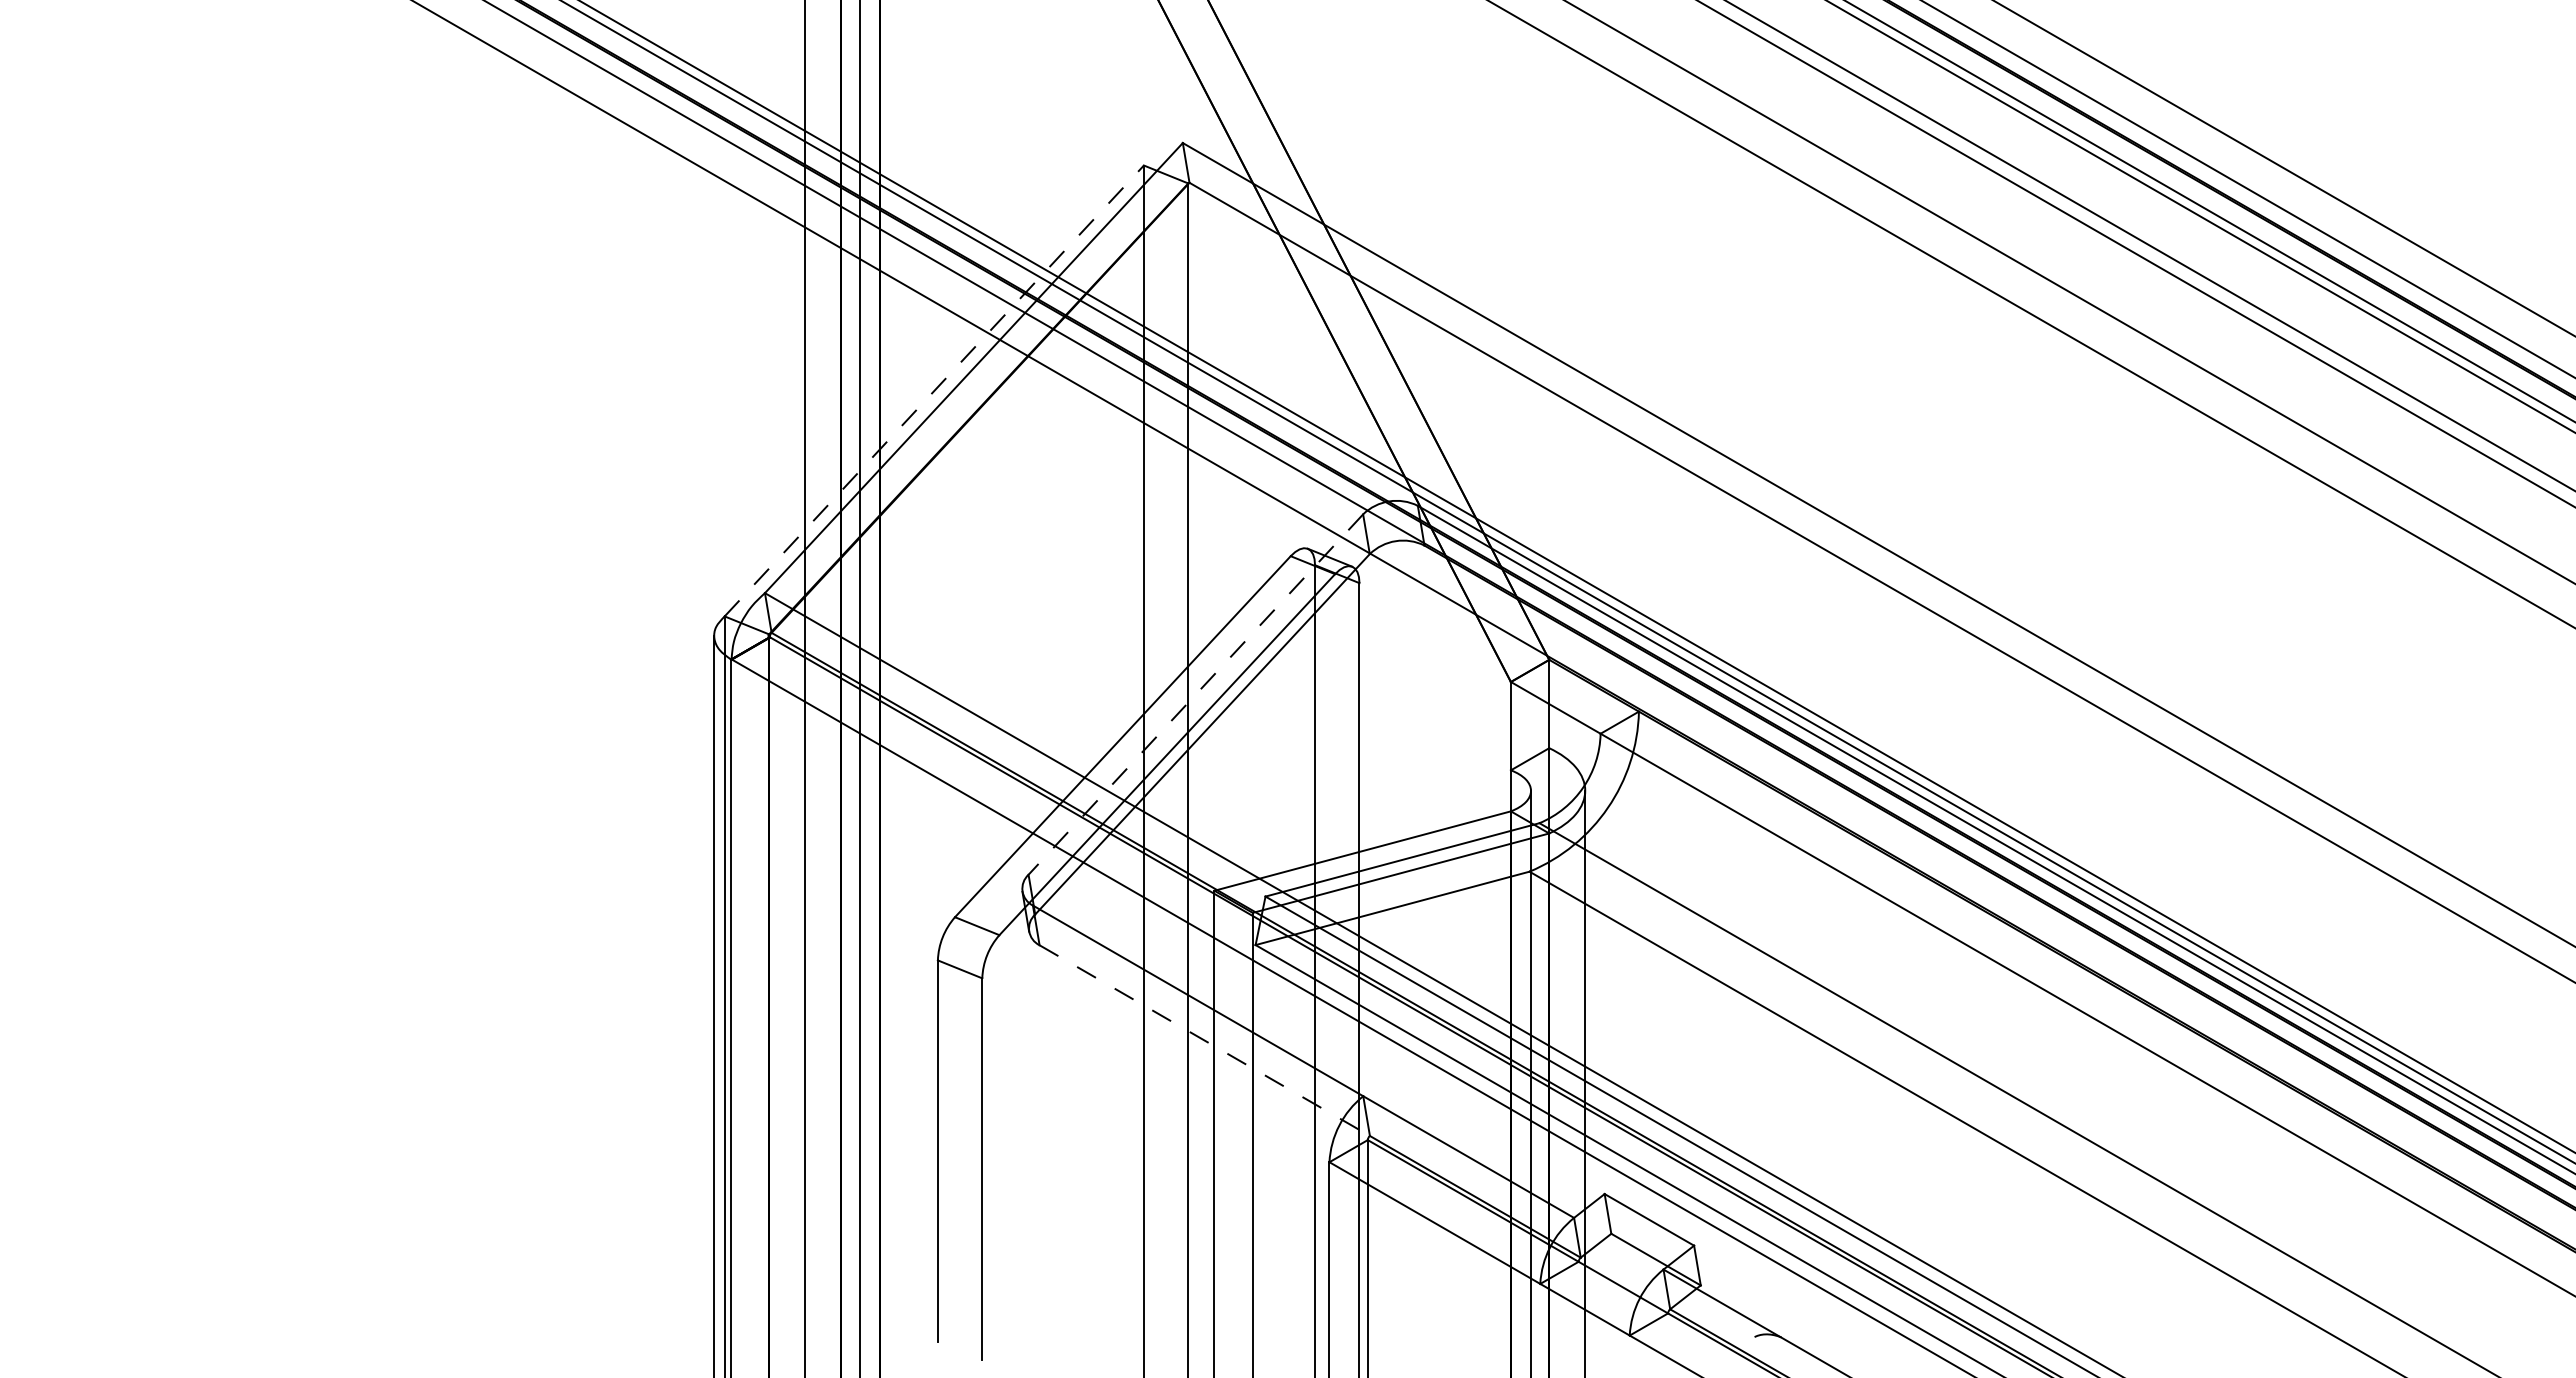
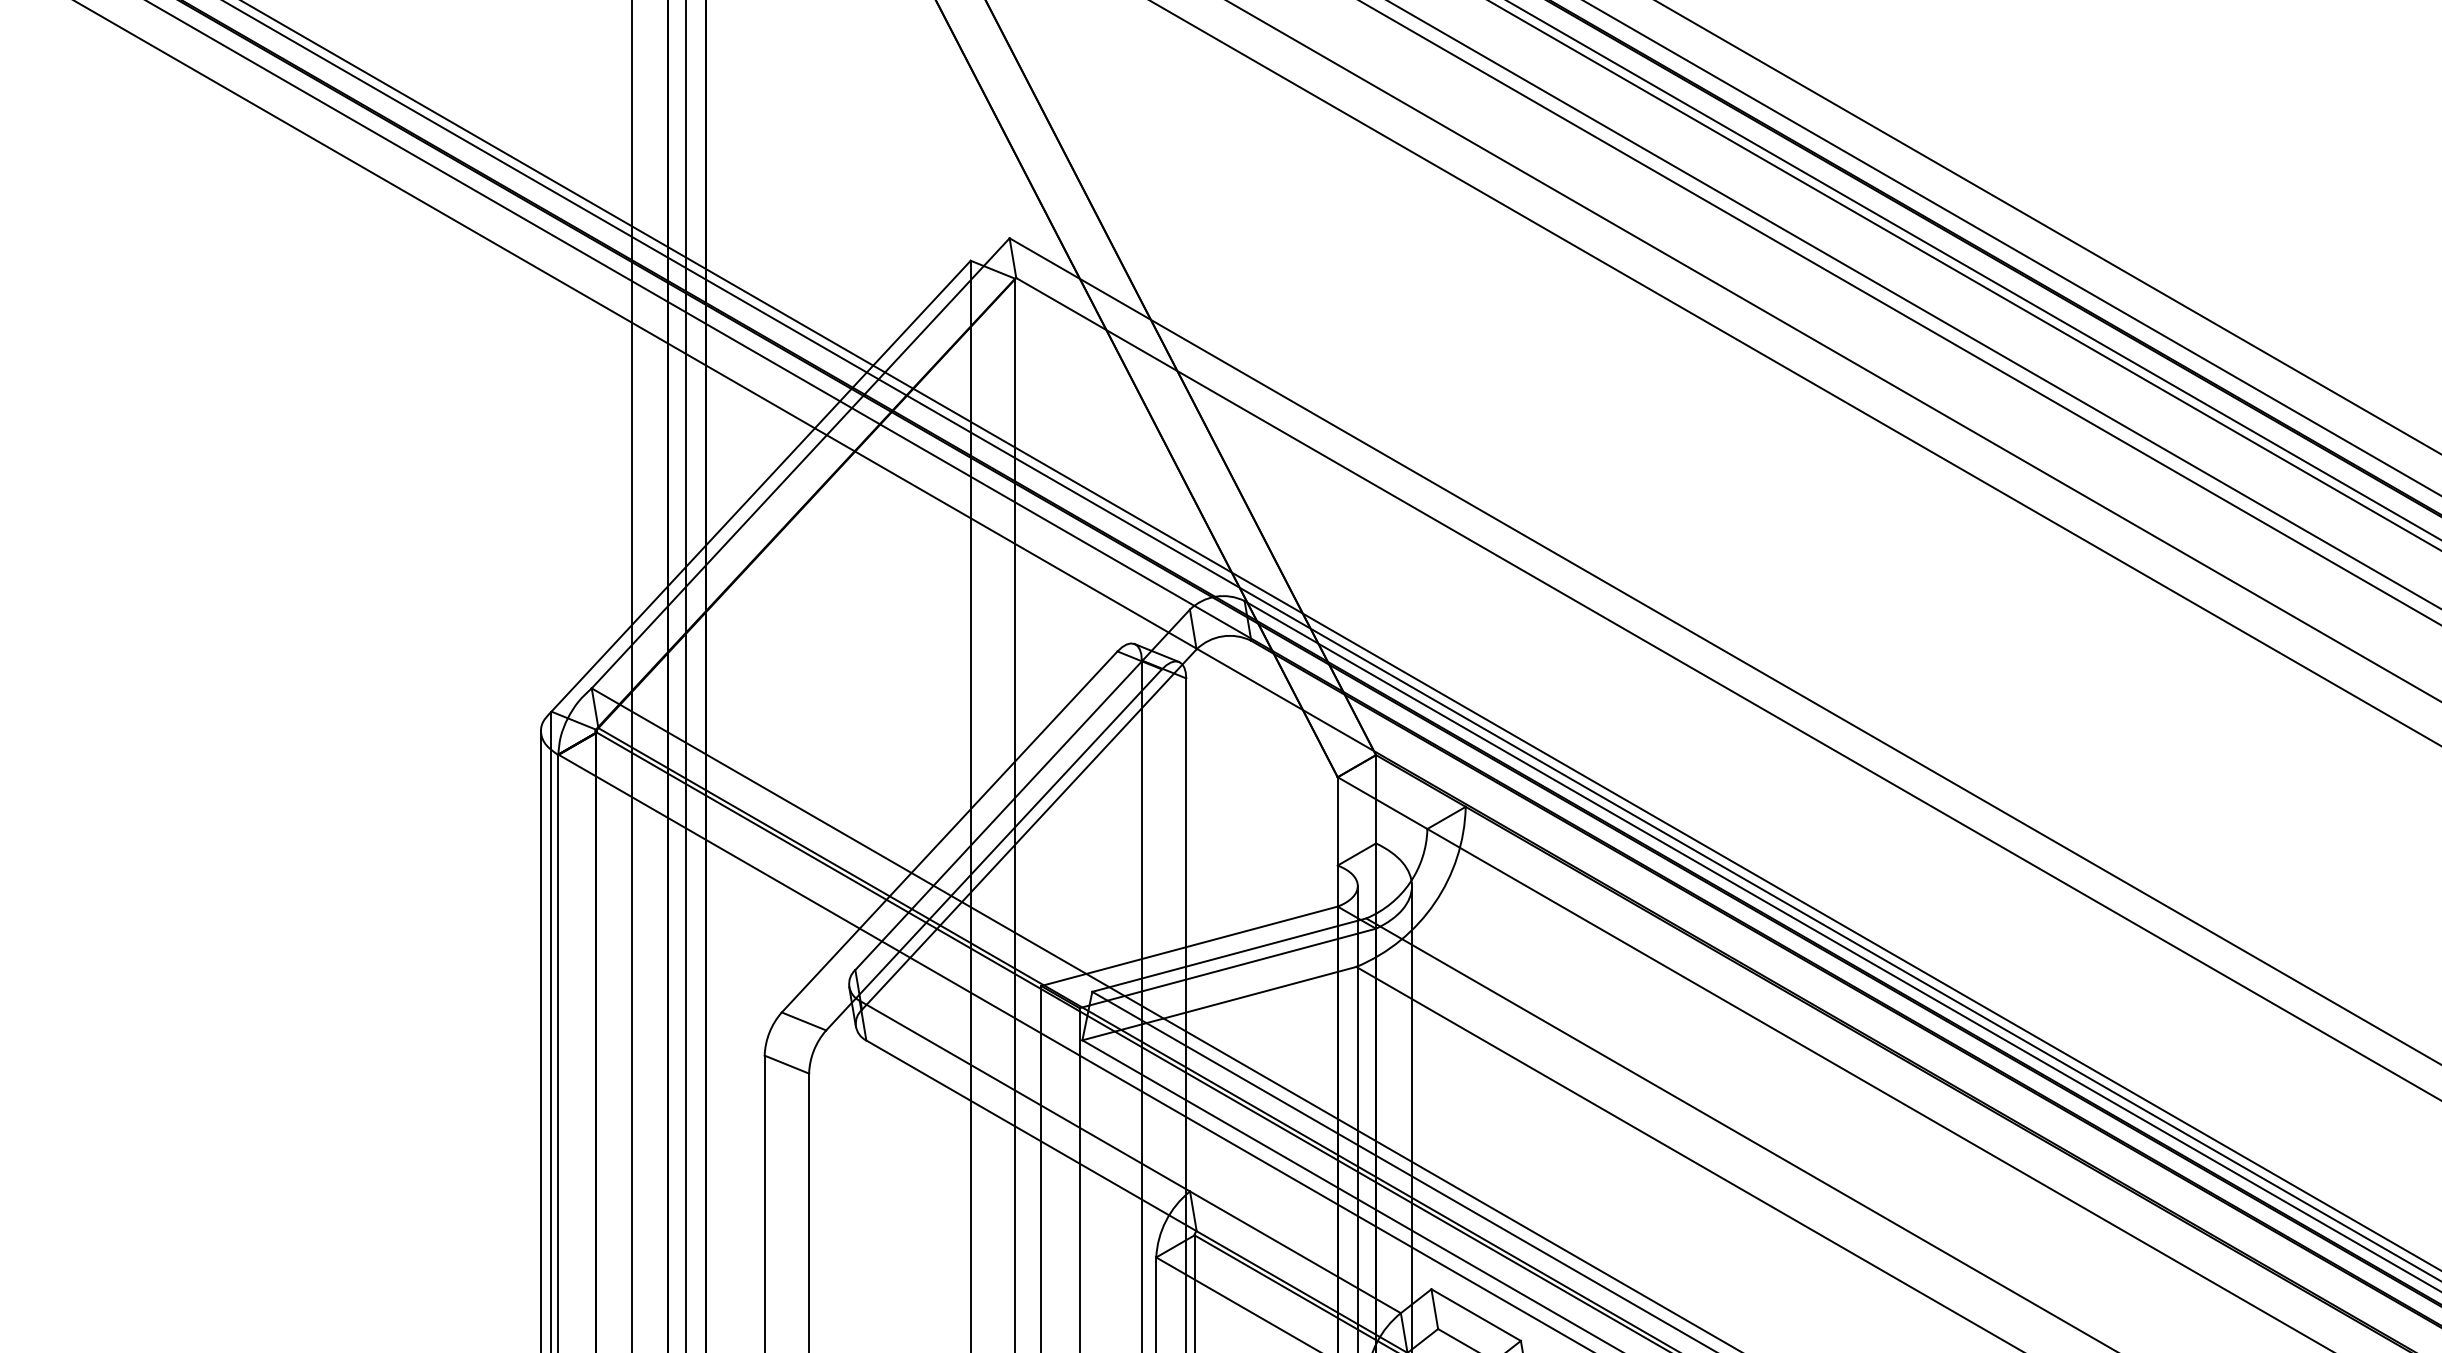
line: (934, 390) -> (761, 485), dashed -> solid
line: (1195, 694) -> (1022, 789), dashed -> solid
line: (1204, 1040) -> (1031, 1135), dashed -> solid

